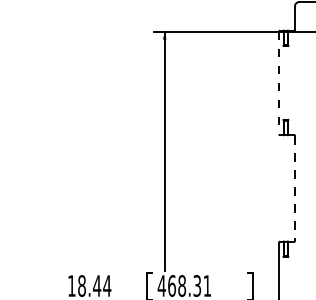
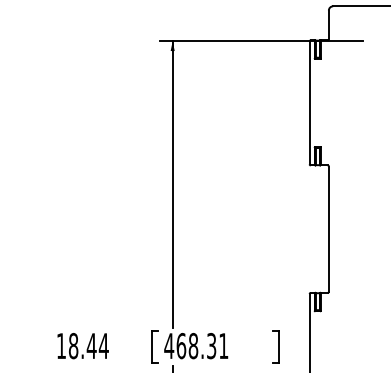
line: (278, 83) -> (309, 103), dashed -> solid
line: (294, 188) -> (328, 229), dashed -> solid

